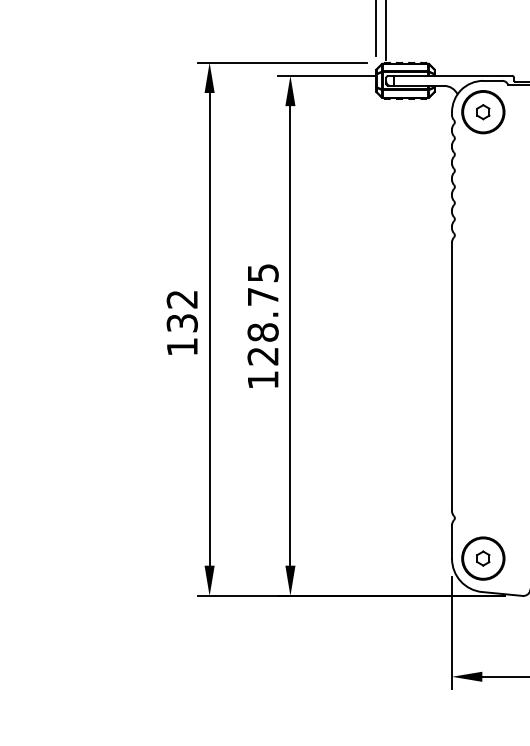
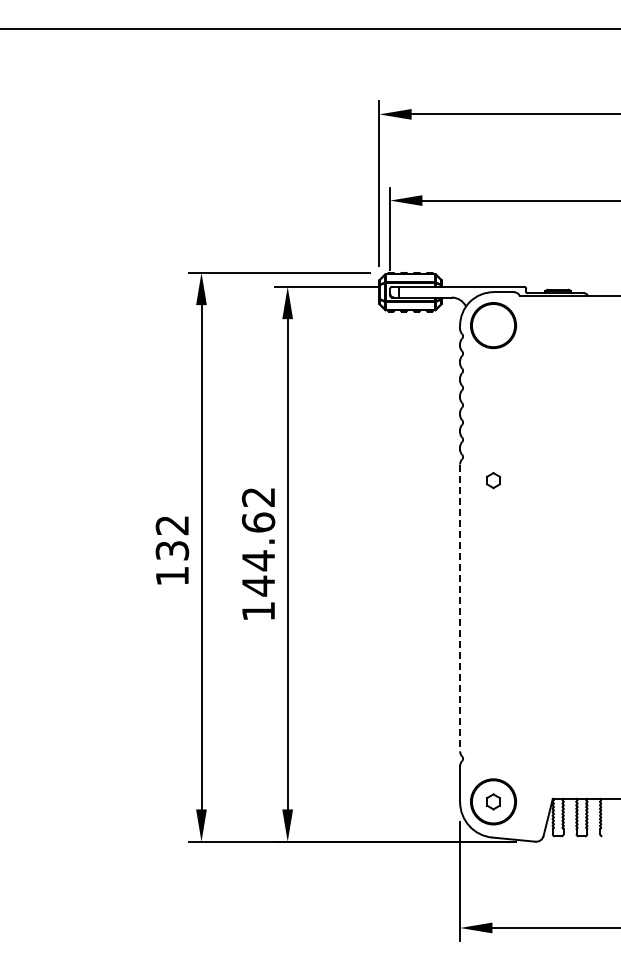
part: (483, 112) -> (493, 480), moved
text: (263, 315) -> (258, 542), 128.75 -> 144.62
line: (452, 377) -> (460, 608), solid -> dashed

